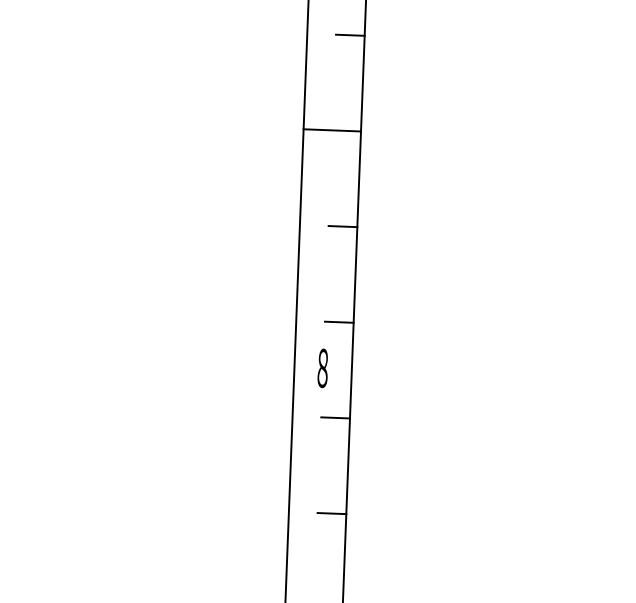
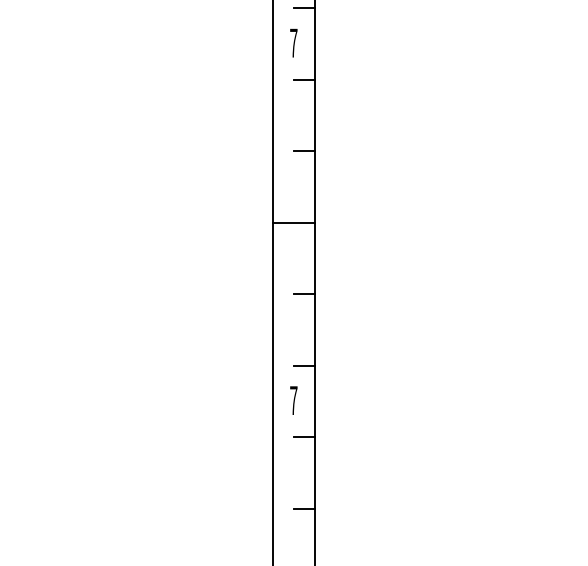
text: (322, 368) -> (293, 400), ８ -> ７

